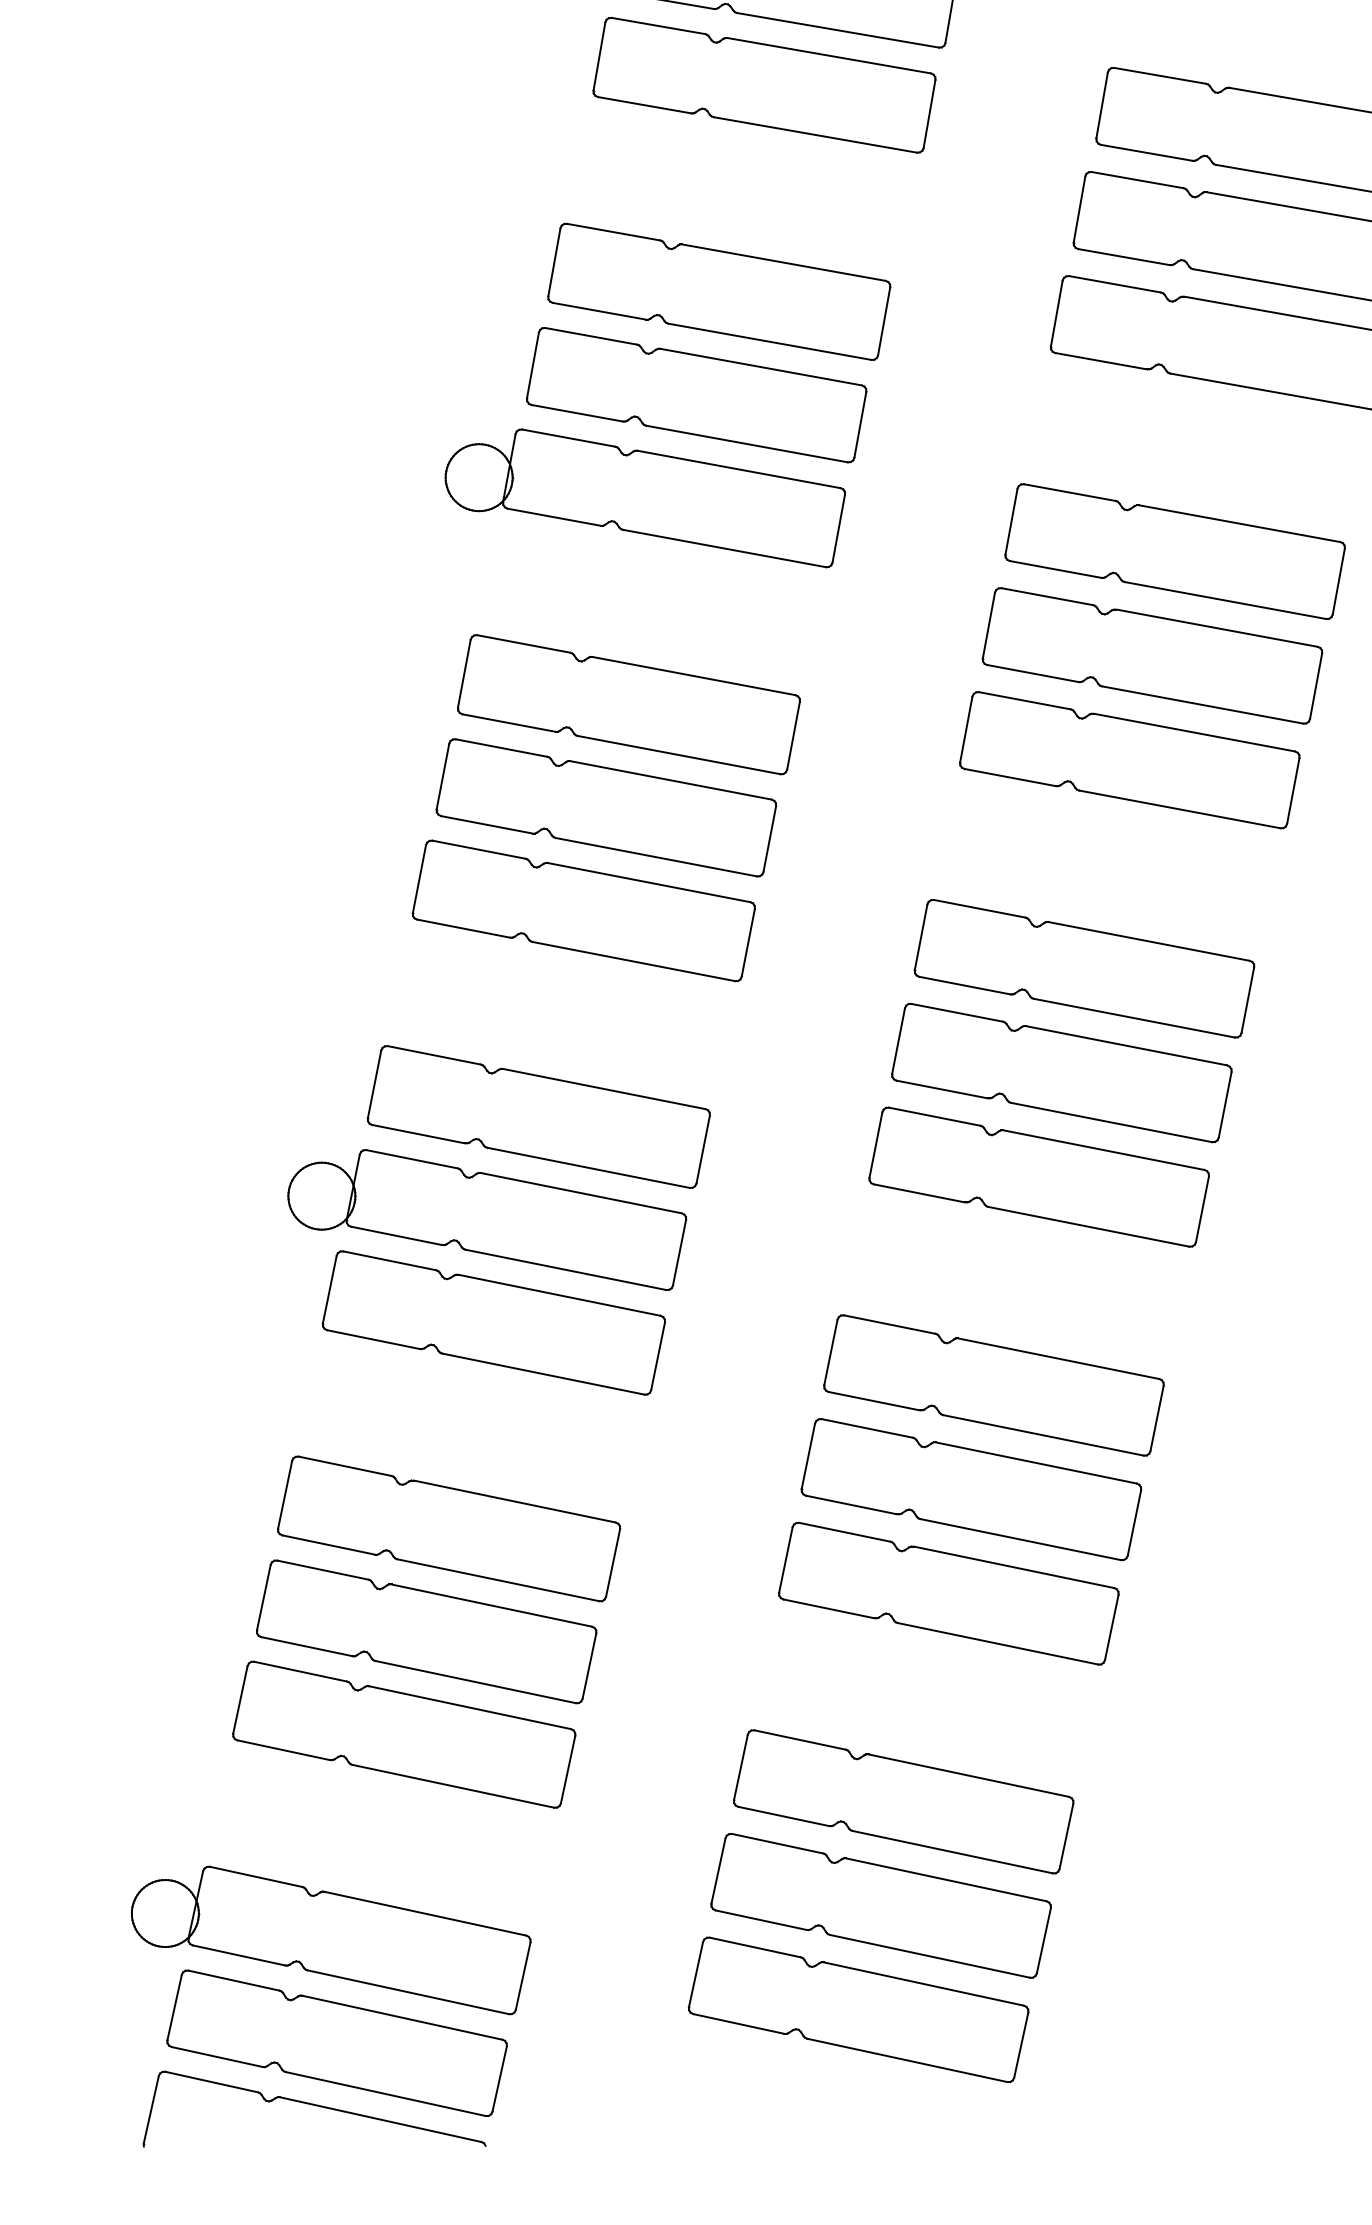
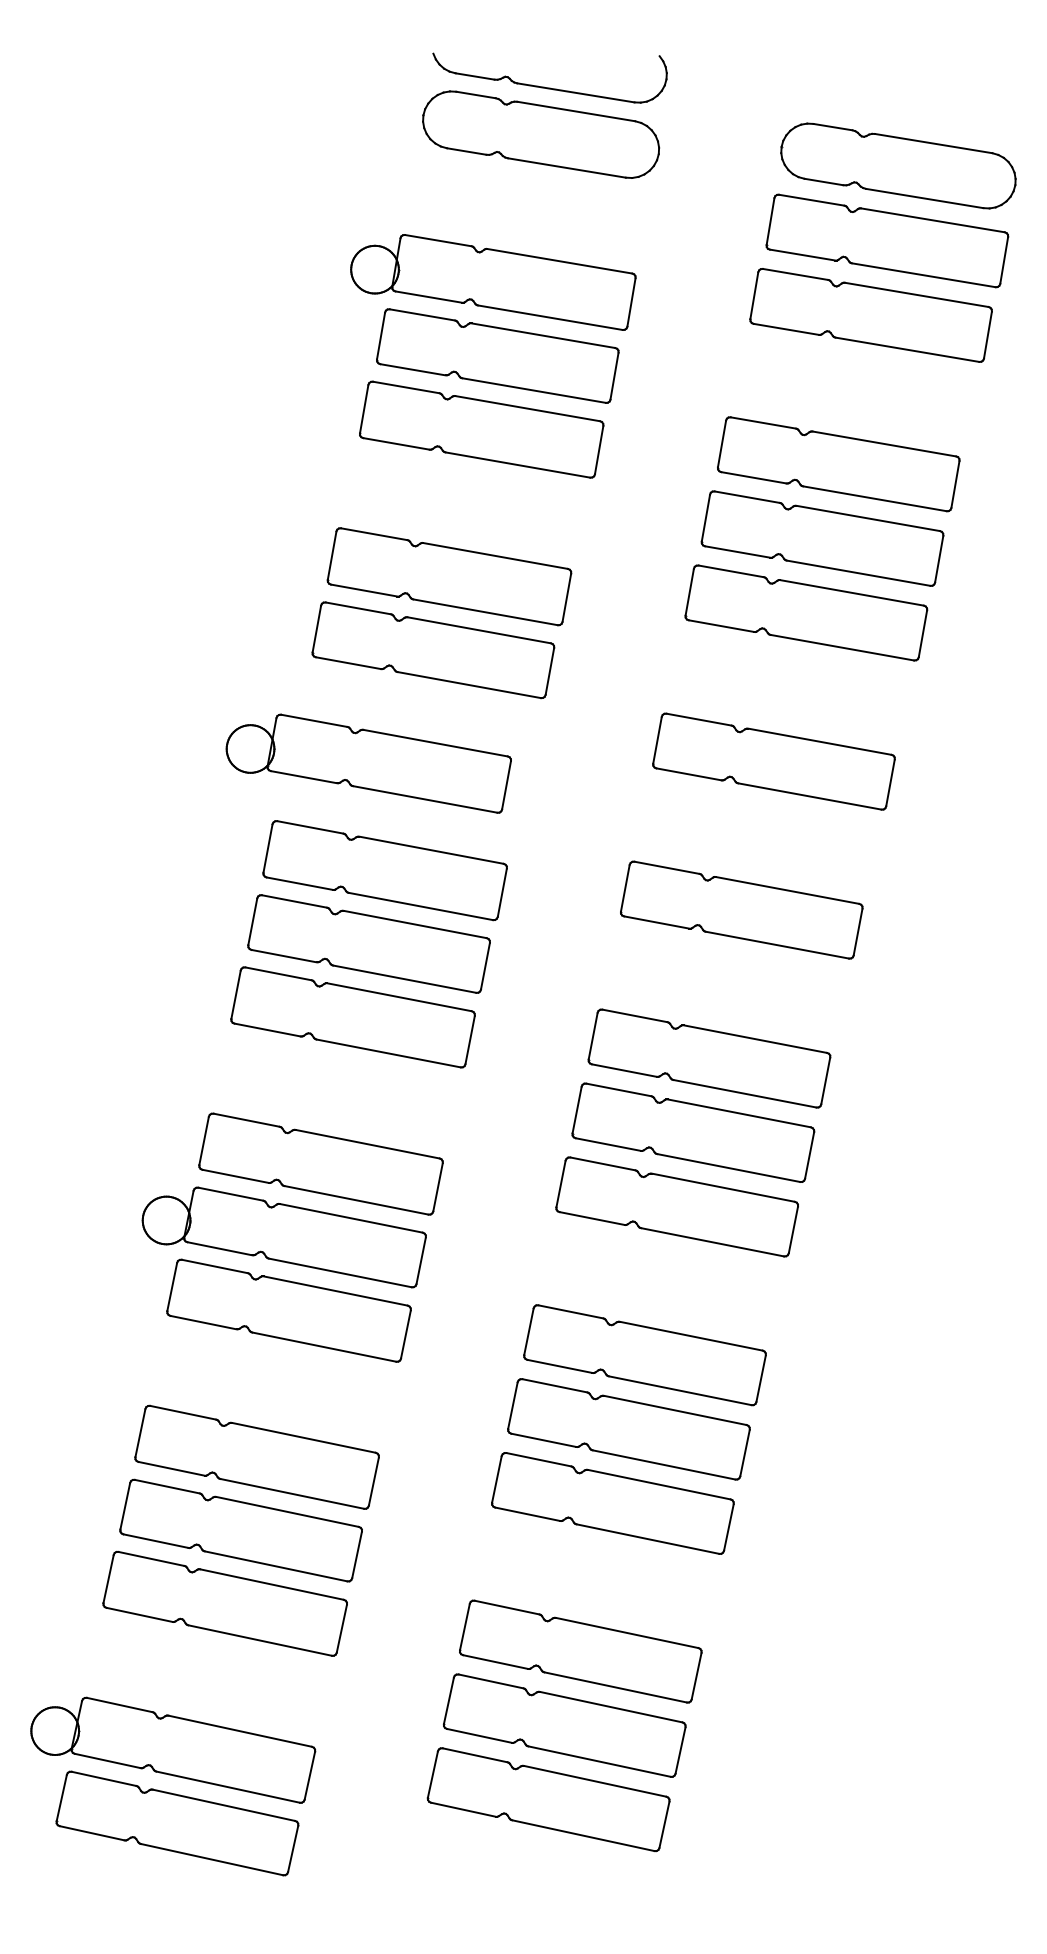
part: (644, 498) -> (368, 763), moved
part: (1151, 655) -> (757, 835), removed
part: (314, 2107) -> (161, 1869), removed

